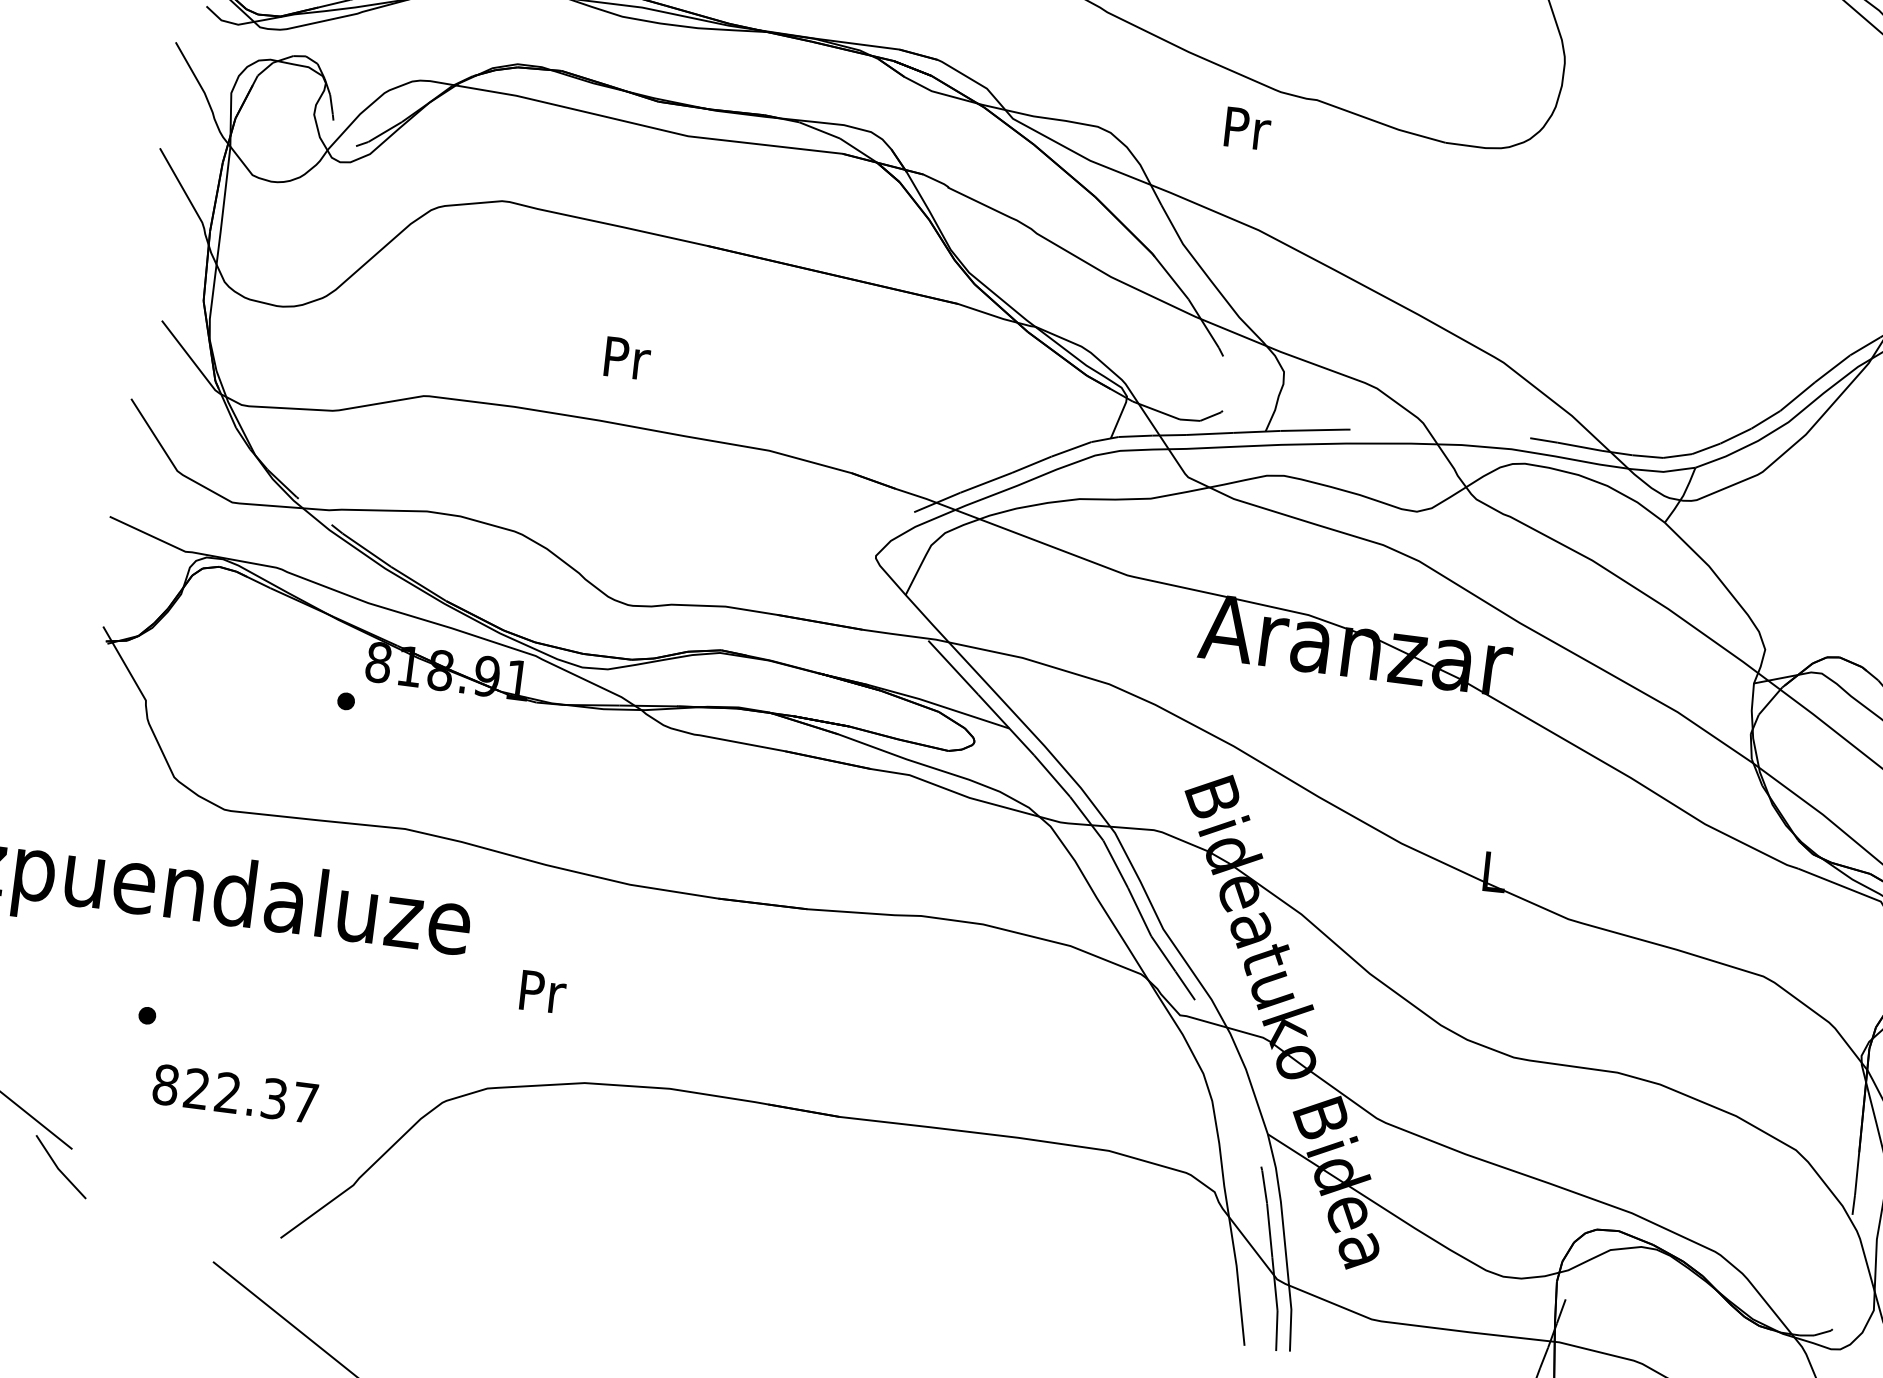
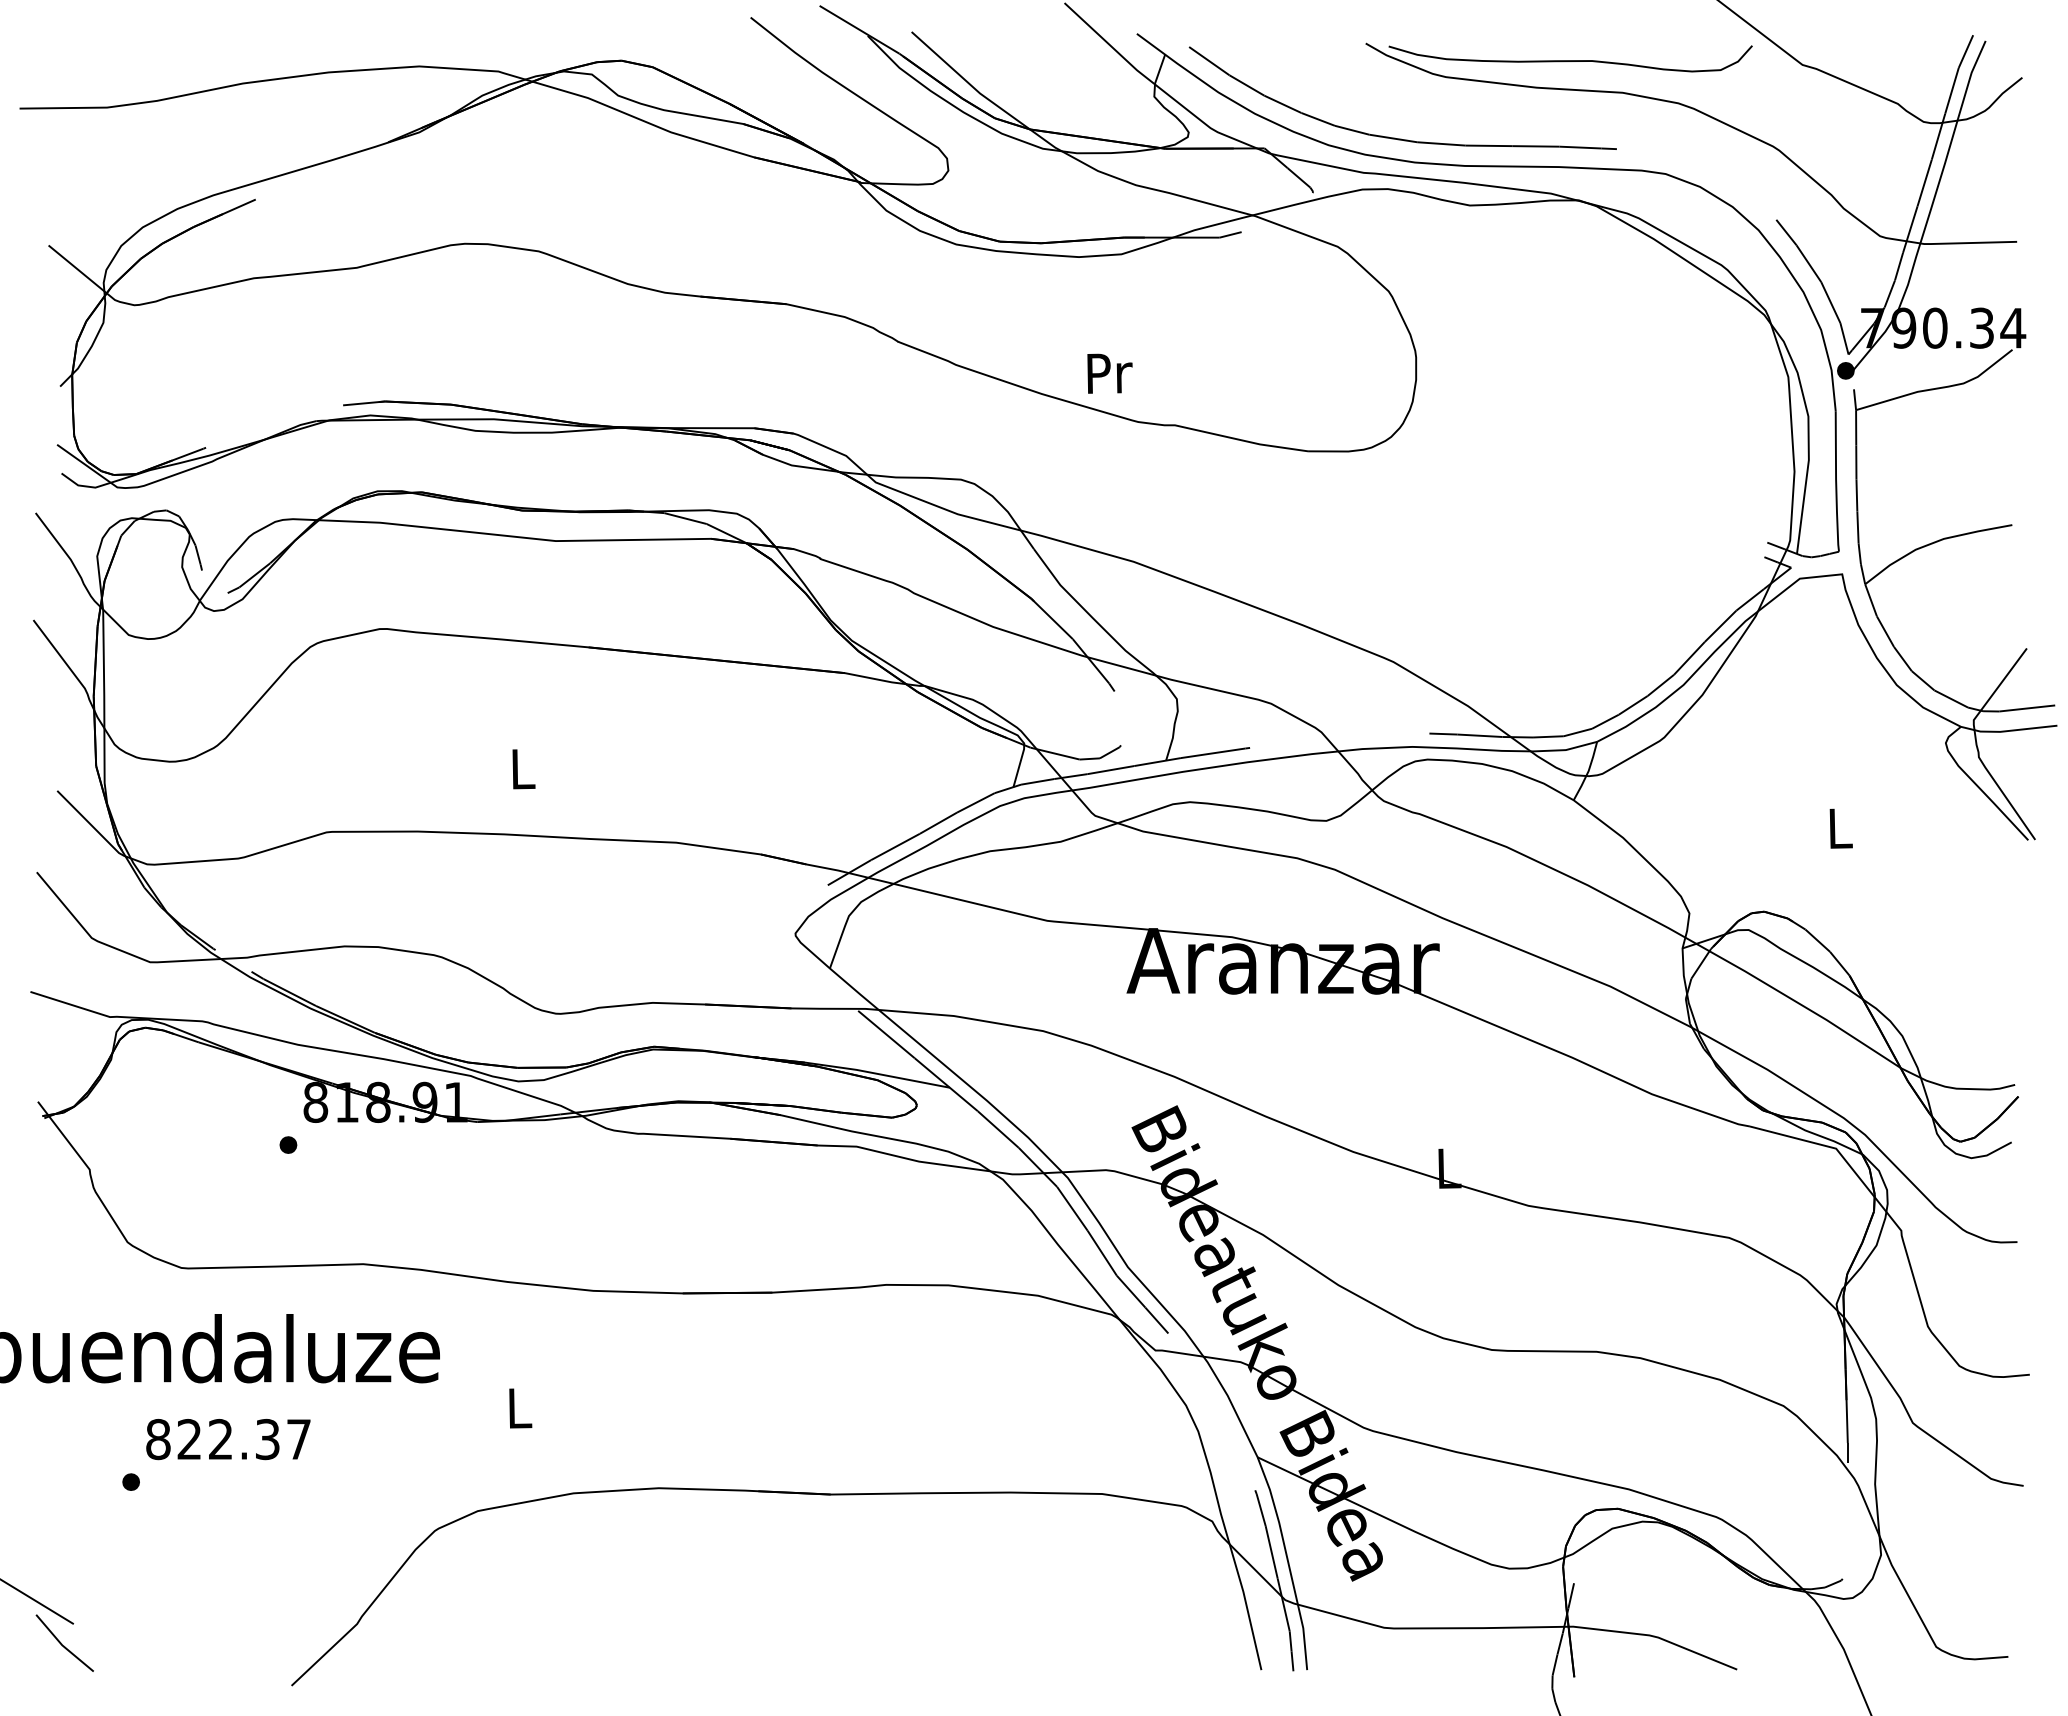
text: (1247, 128) -> (1109, 373), moved
text: (627, 358) -> (523, 769), Pr -> L
text: (542, 992) -> (520, 1408), Pr -> L
text: (235, 1093) -> (228, 1439), moved

